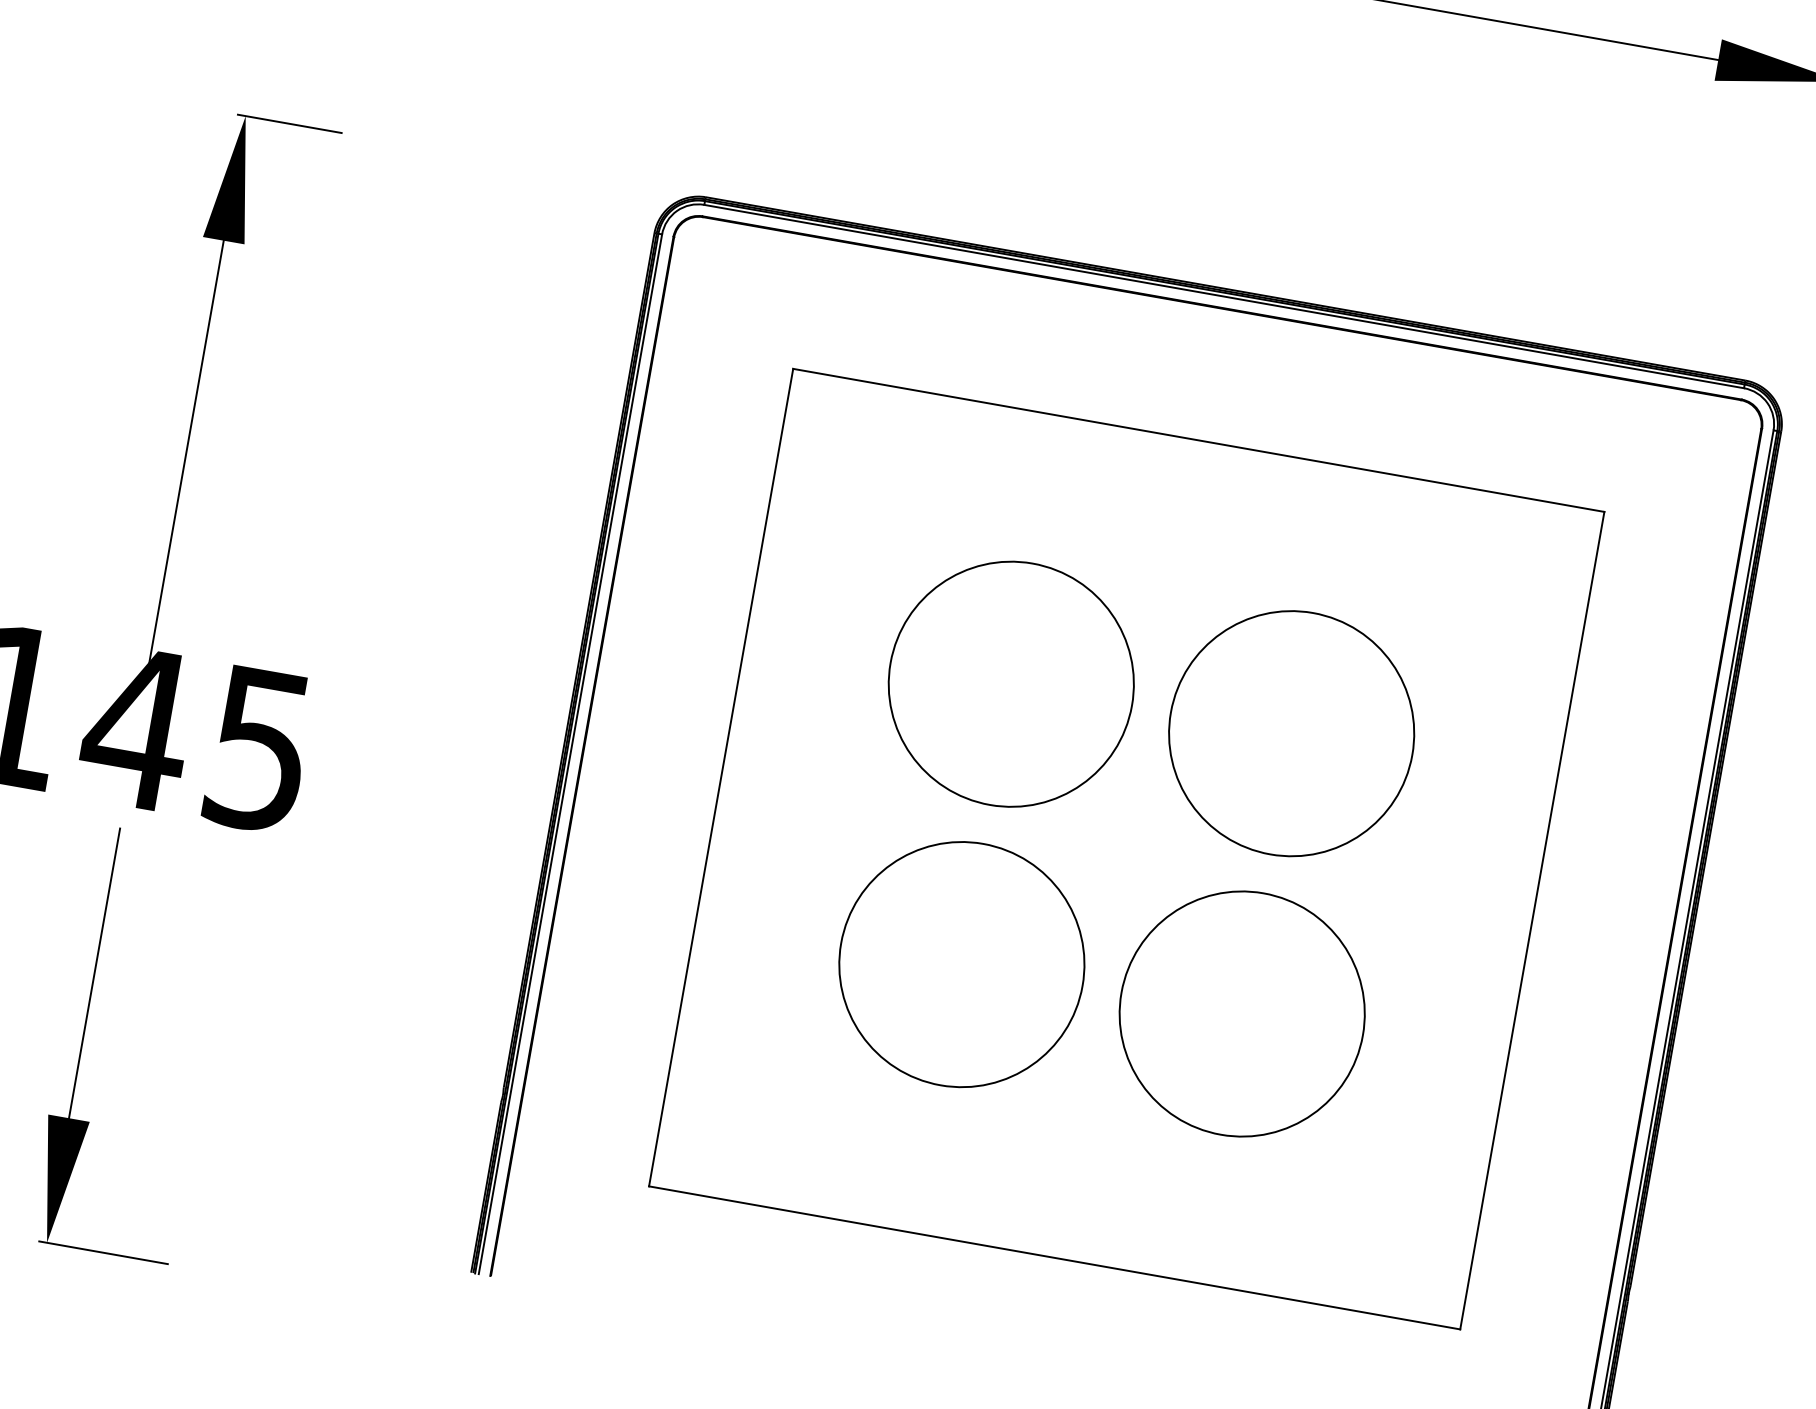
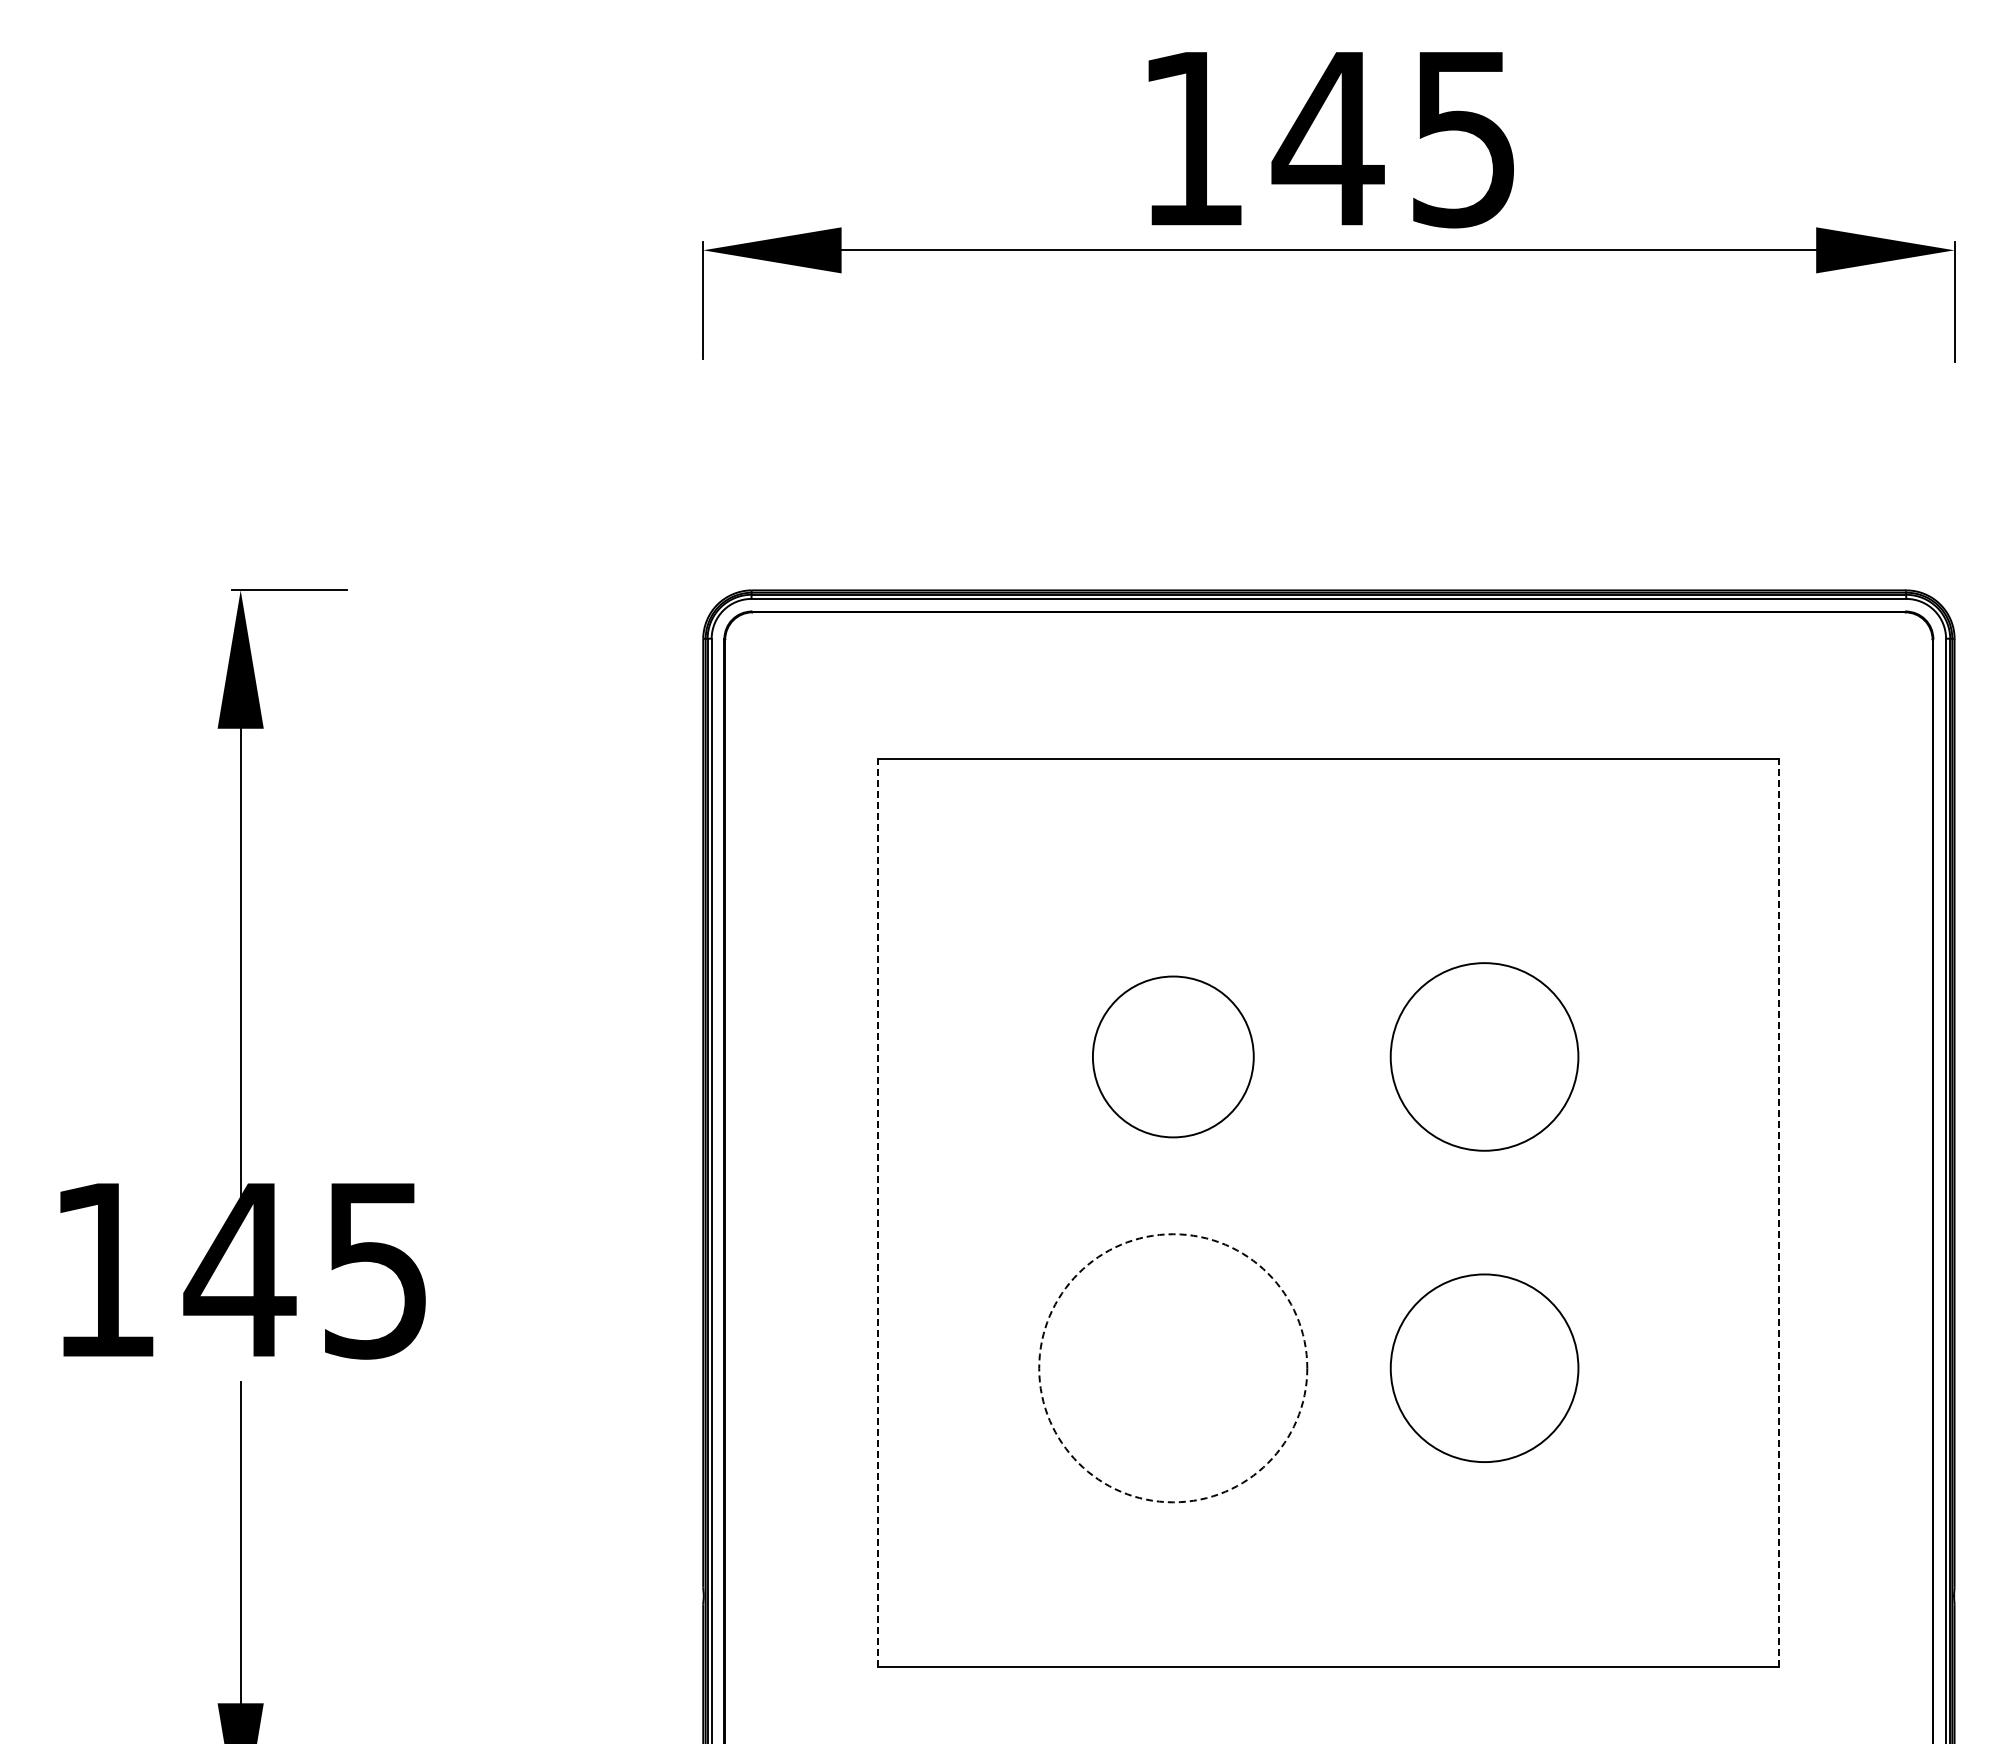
circle: (1011, 683) -> (1173, 1056), size x0.6
circle: (1291, 733) -> (1484, 1056), size x0.7
line: (721, 777) -> (878, 1212), solid -> dashed
line: (1532, 920) -> (1779, 1212), solid -> dashed
circle: (962, 964) -> (1173, 1368), solid -> dashed
circle: (1242, 1014) -> (1484, 1368), size x0.7

